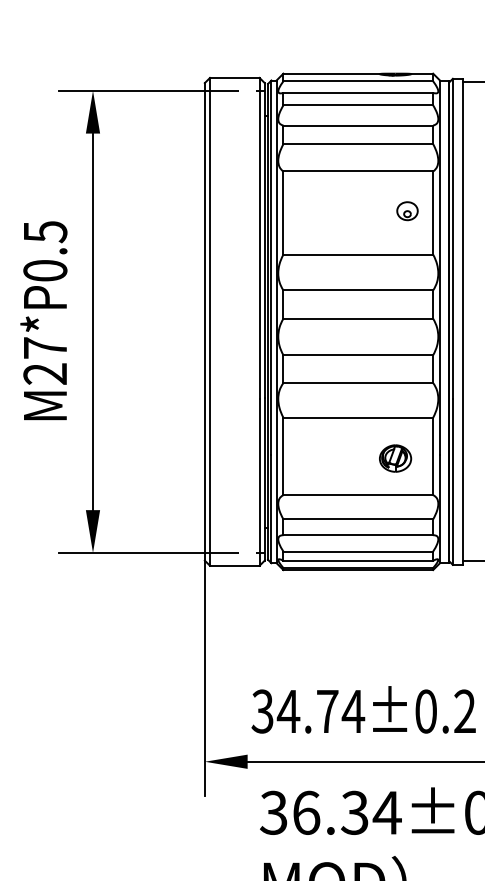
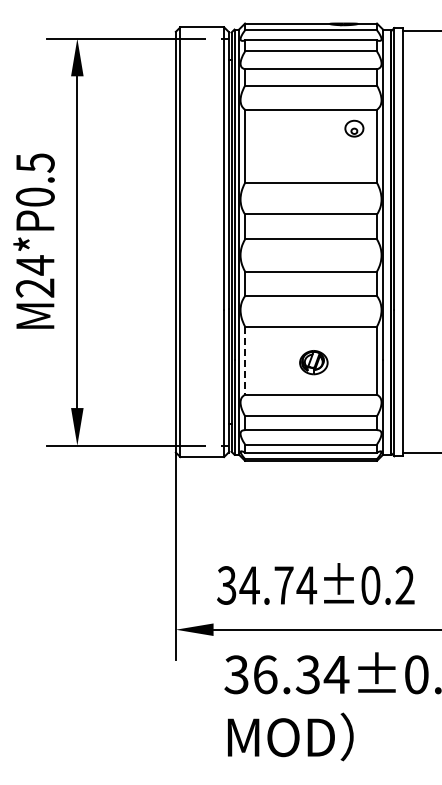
part: (407, 210) -> (354, 128), moved
text: (45, 348) -> (35, 265), M27*P0.5 -> M24*P0.5
line: (283, 457) -> (245, 361), solid -> dashed
part: (395, 458) -> (313, 362), moved

